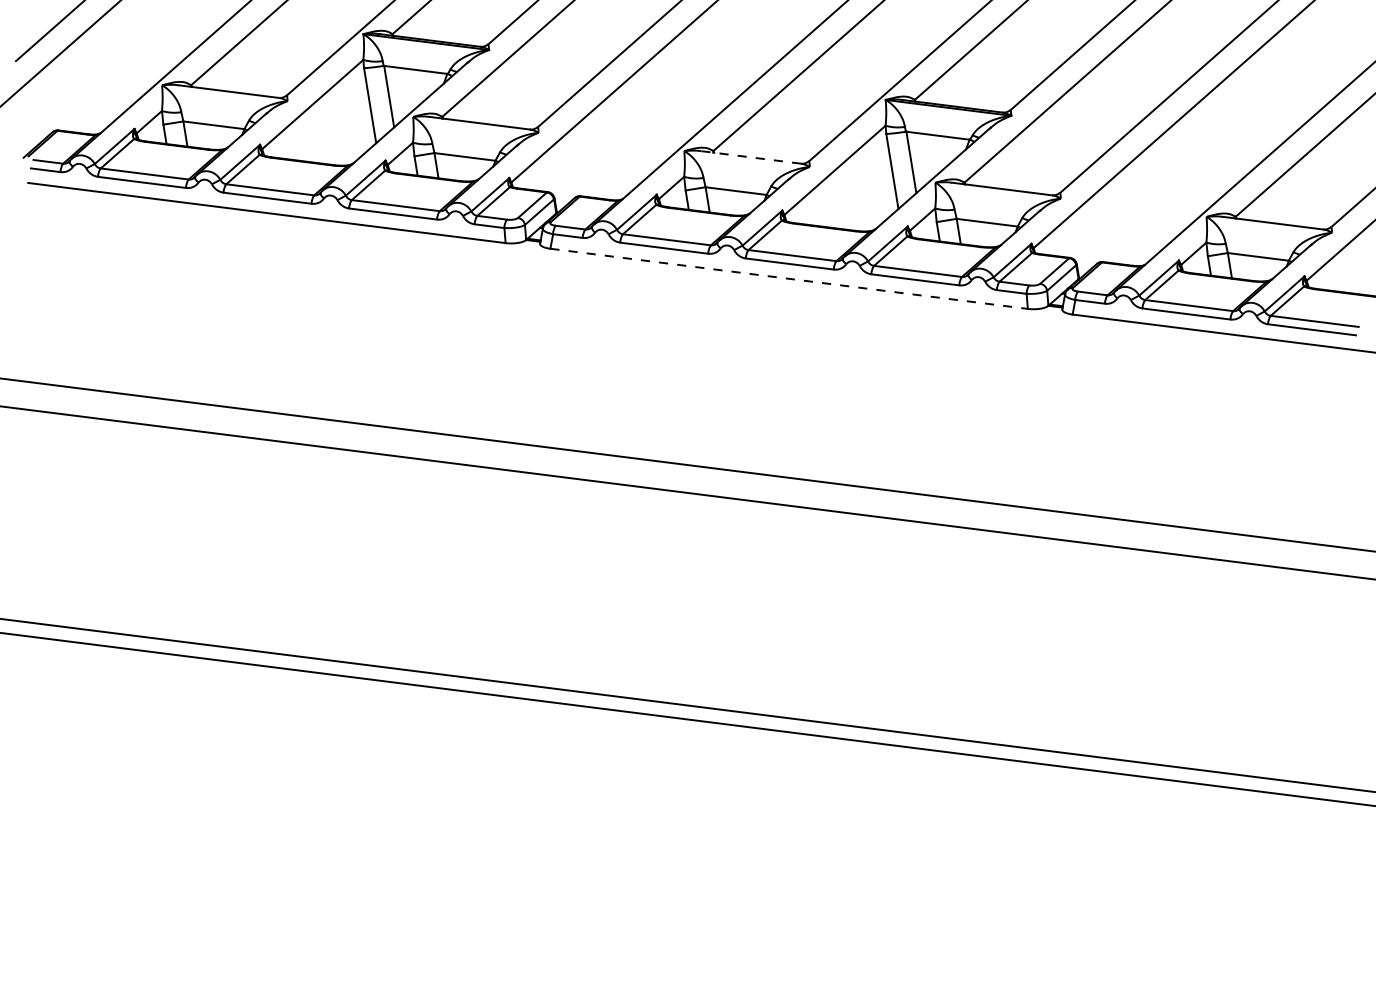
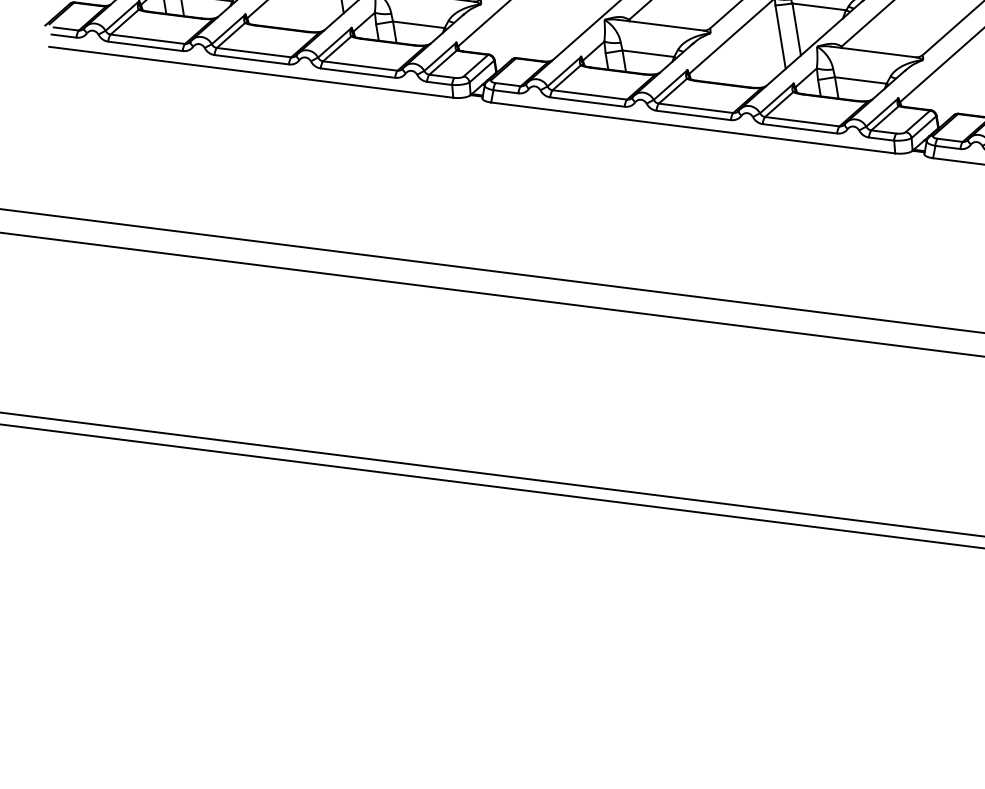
line: (750, 157) -> (660, 25), dashed -> solid
line: (789, 278) -> (693, 127), dashed -> solid

